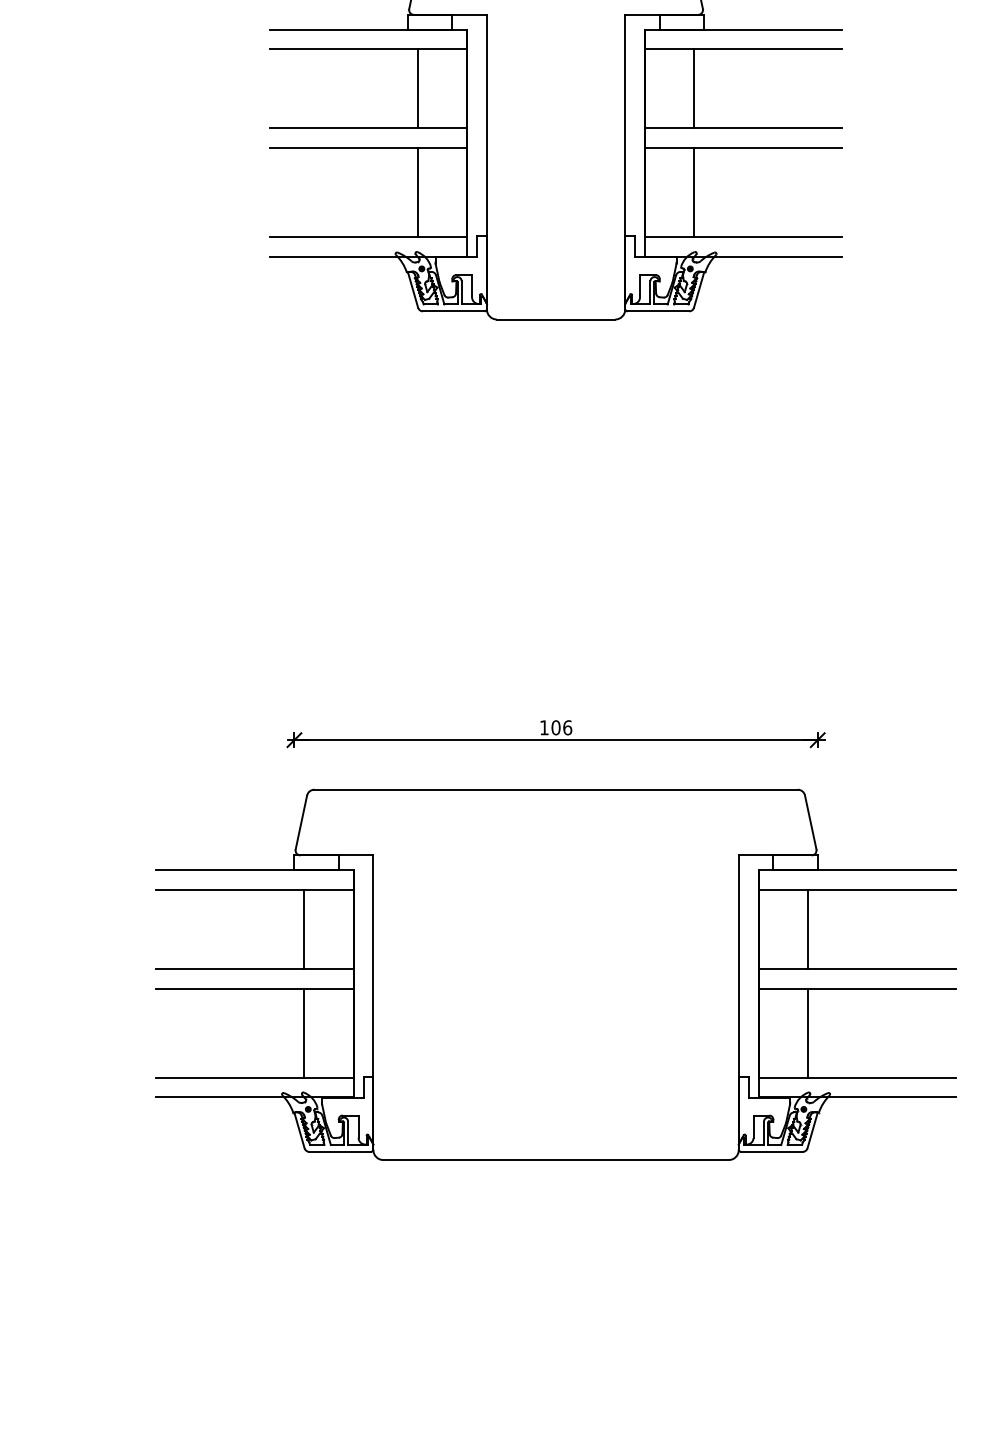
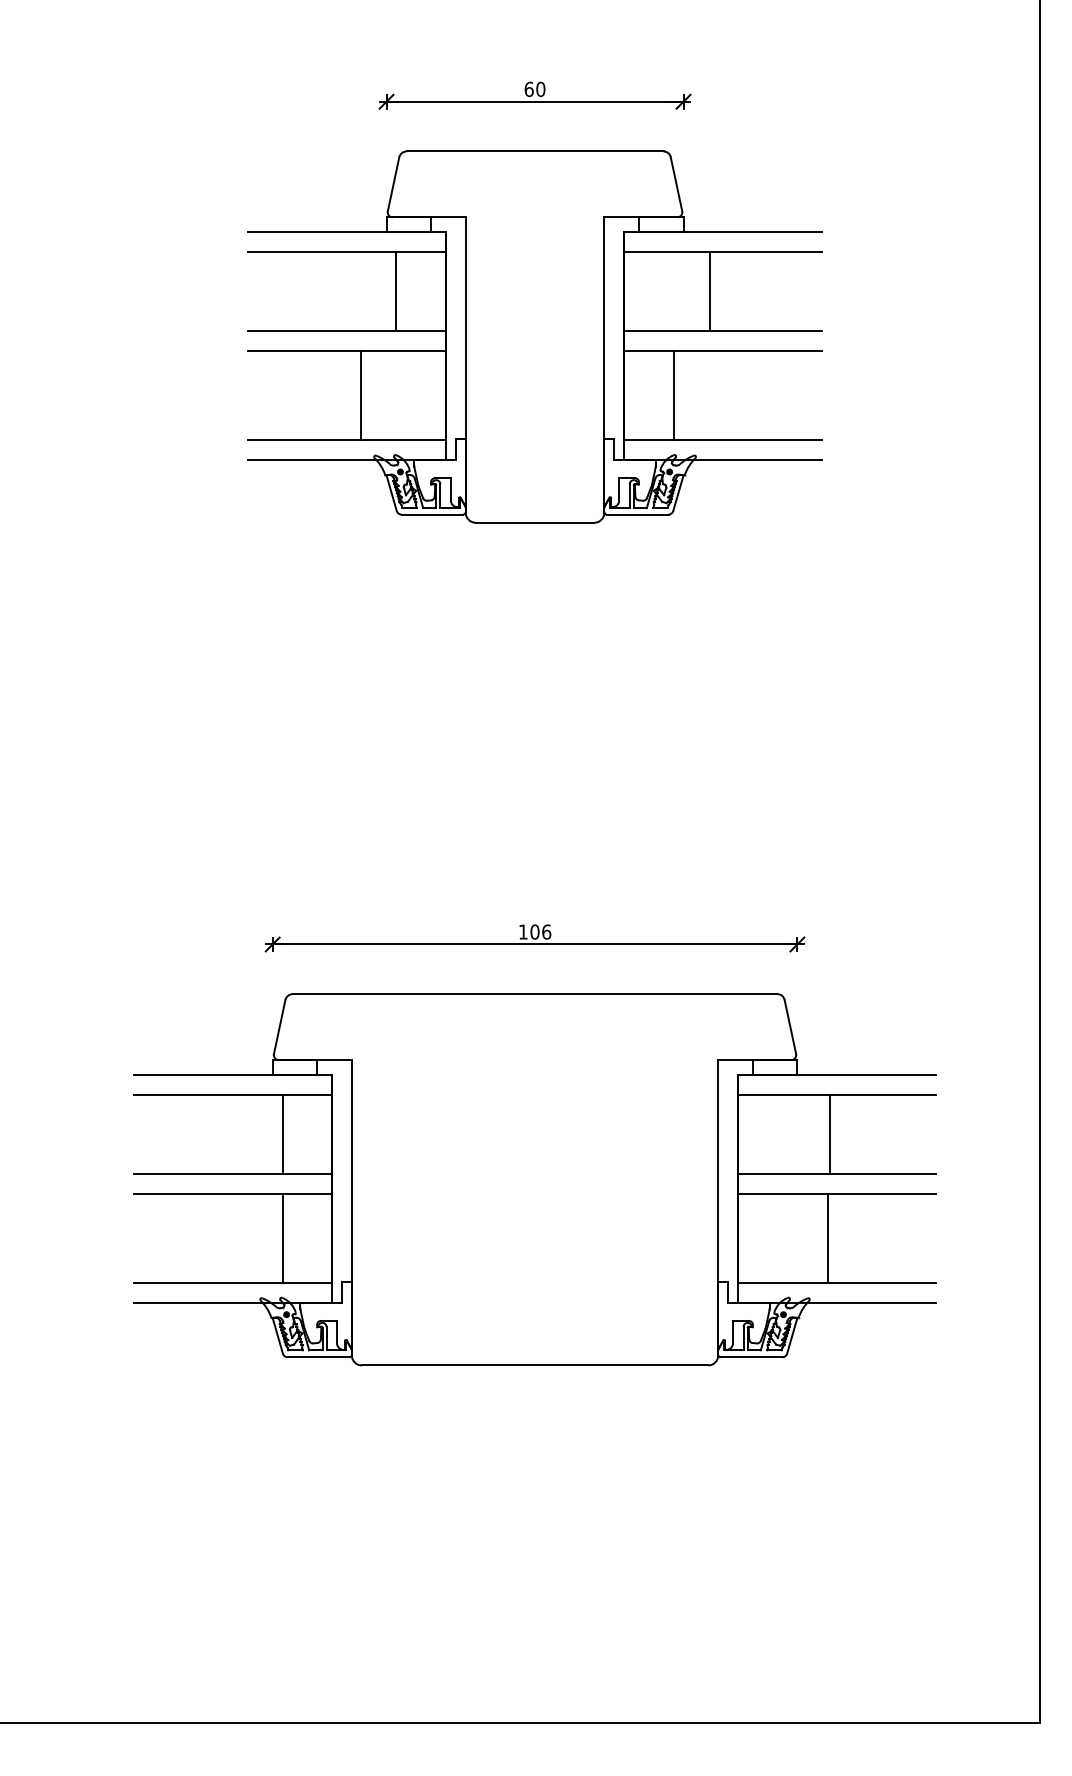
line: (694, 88) -> (709, 291), moved
line: (417, 192) -> (361, 395), moved
line: (807, 928) -> (829, 1133), moved
line: (807, 1032) -> (827, 1237), moved

